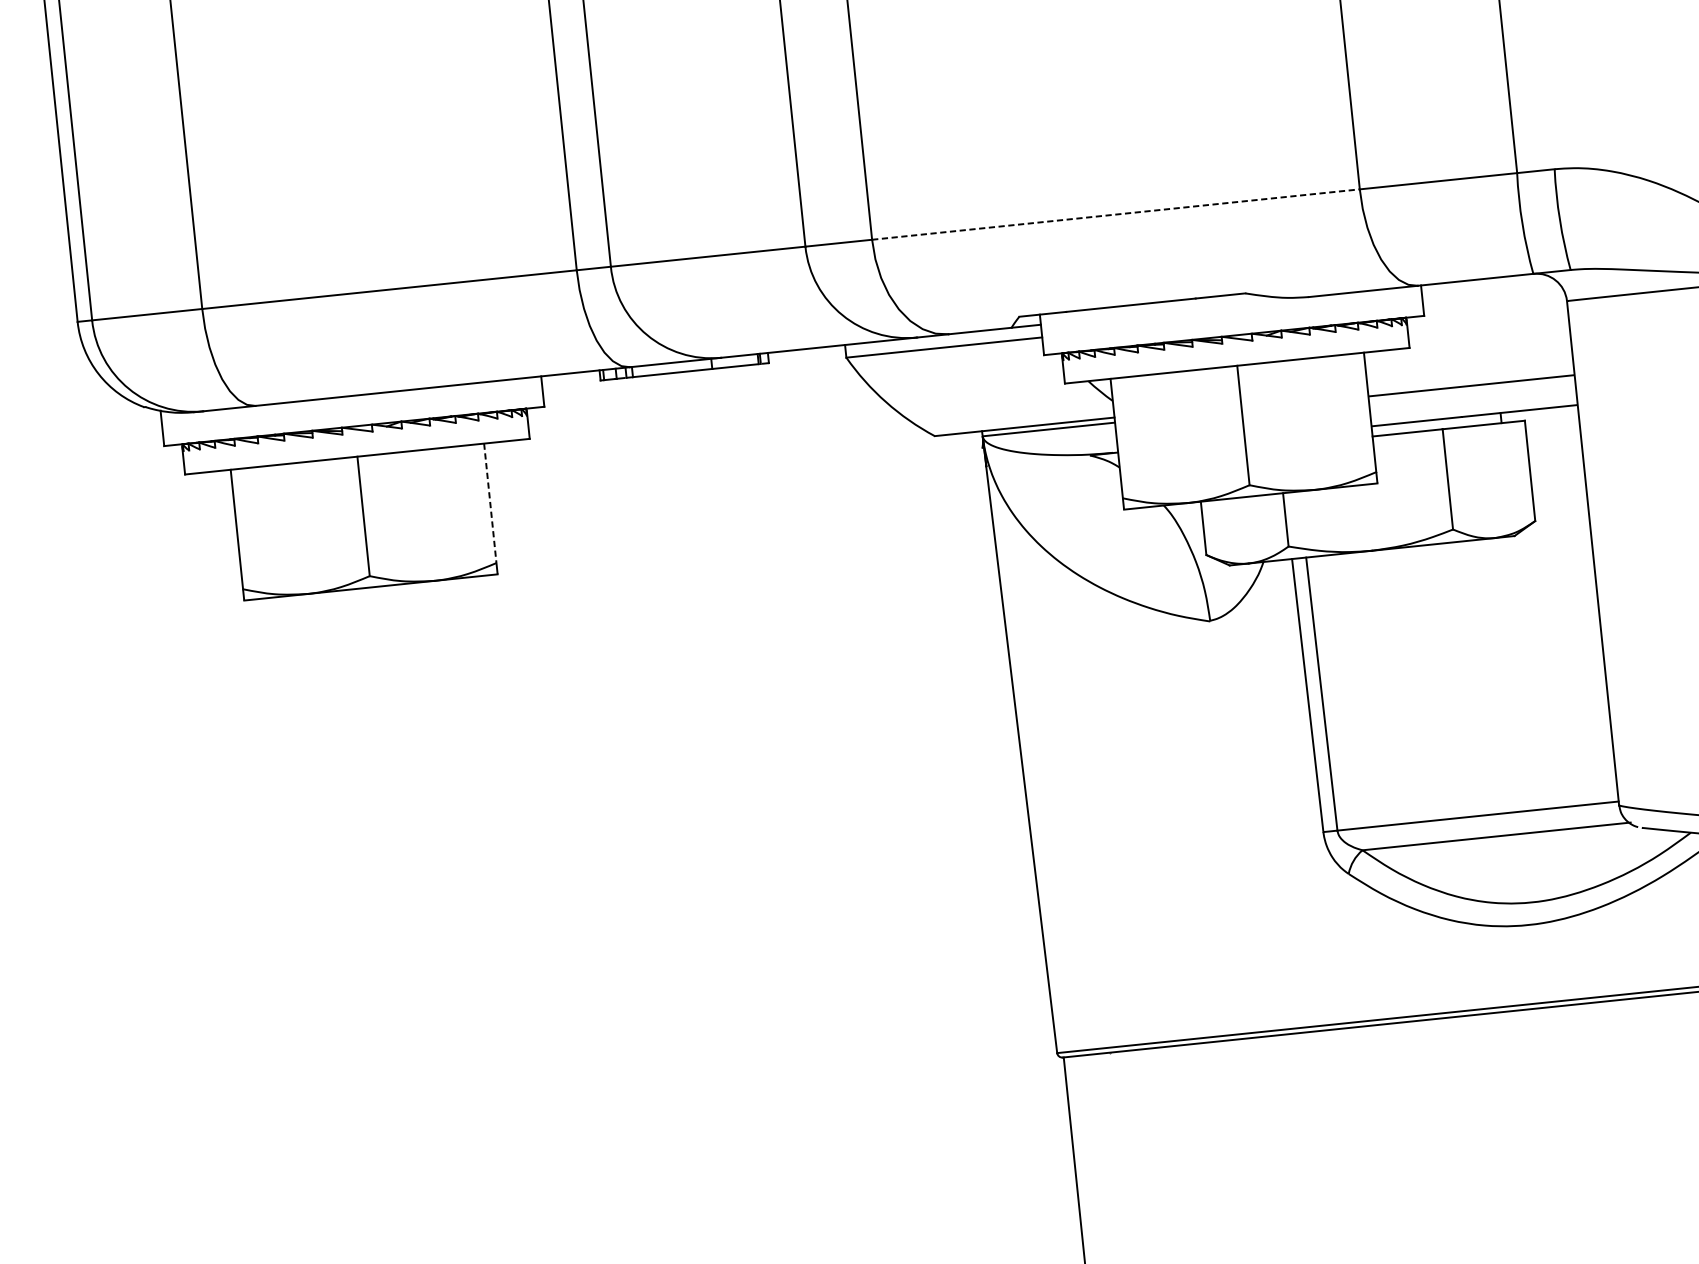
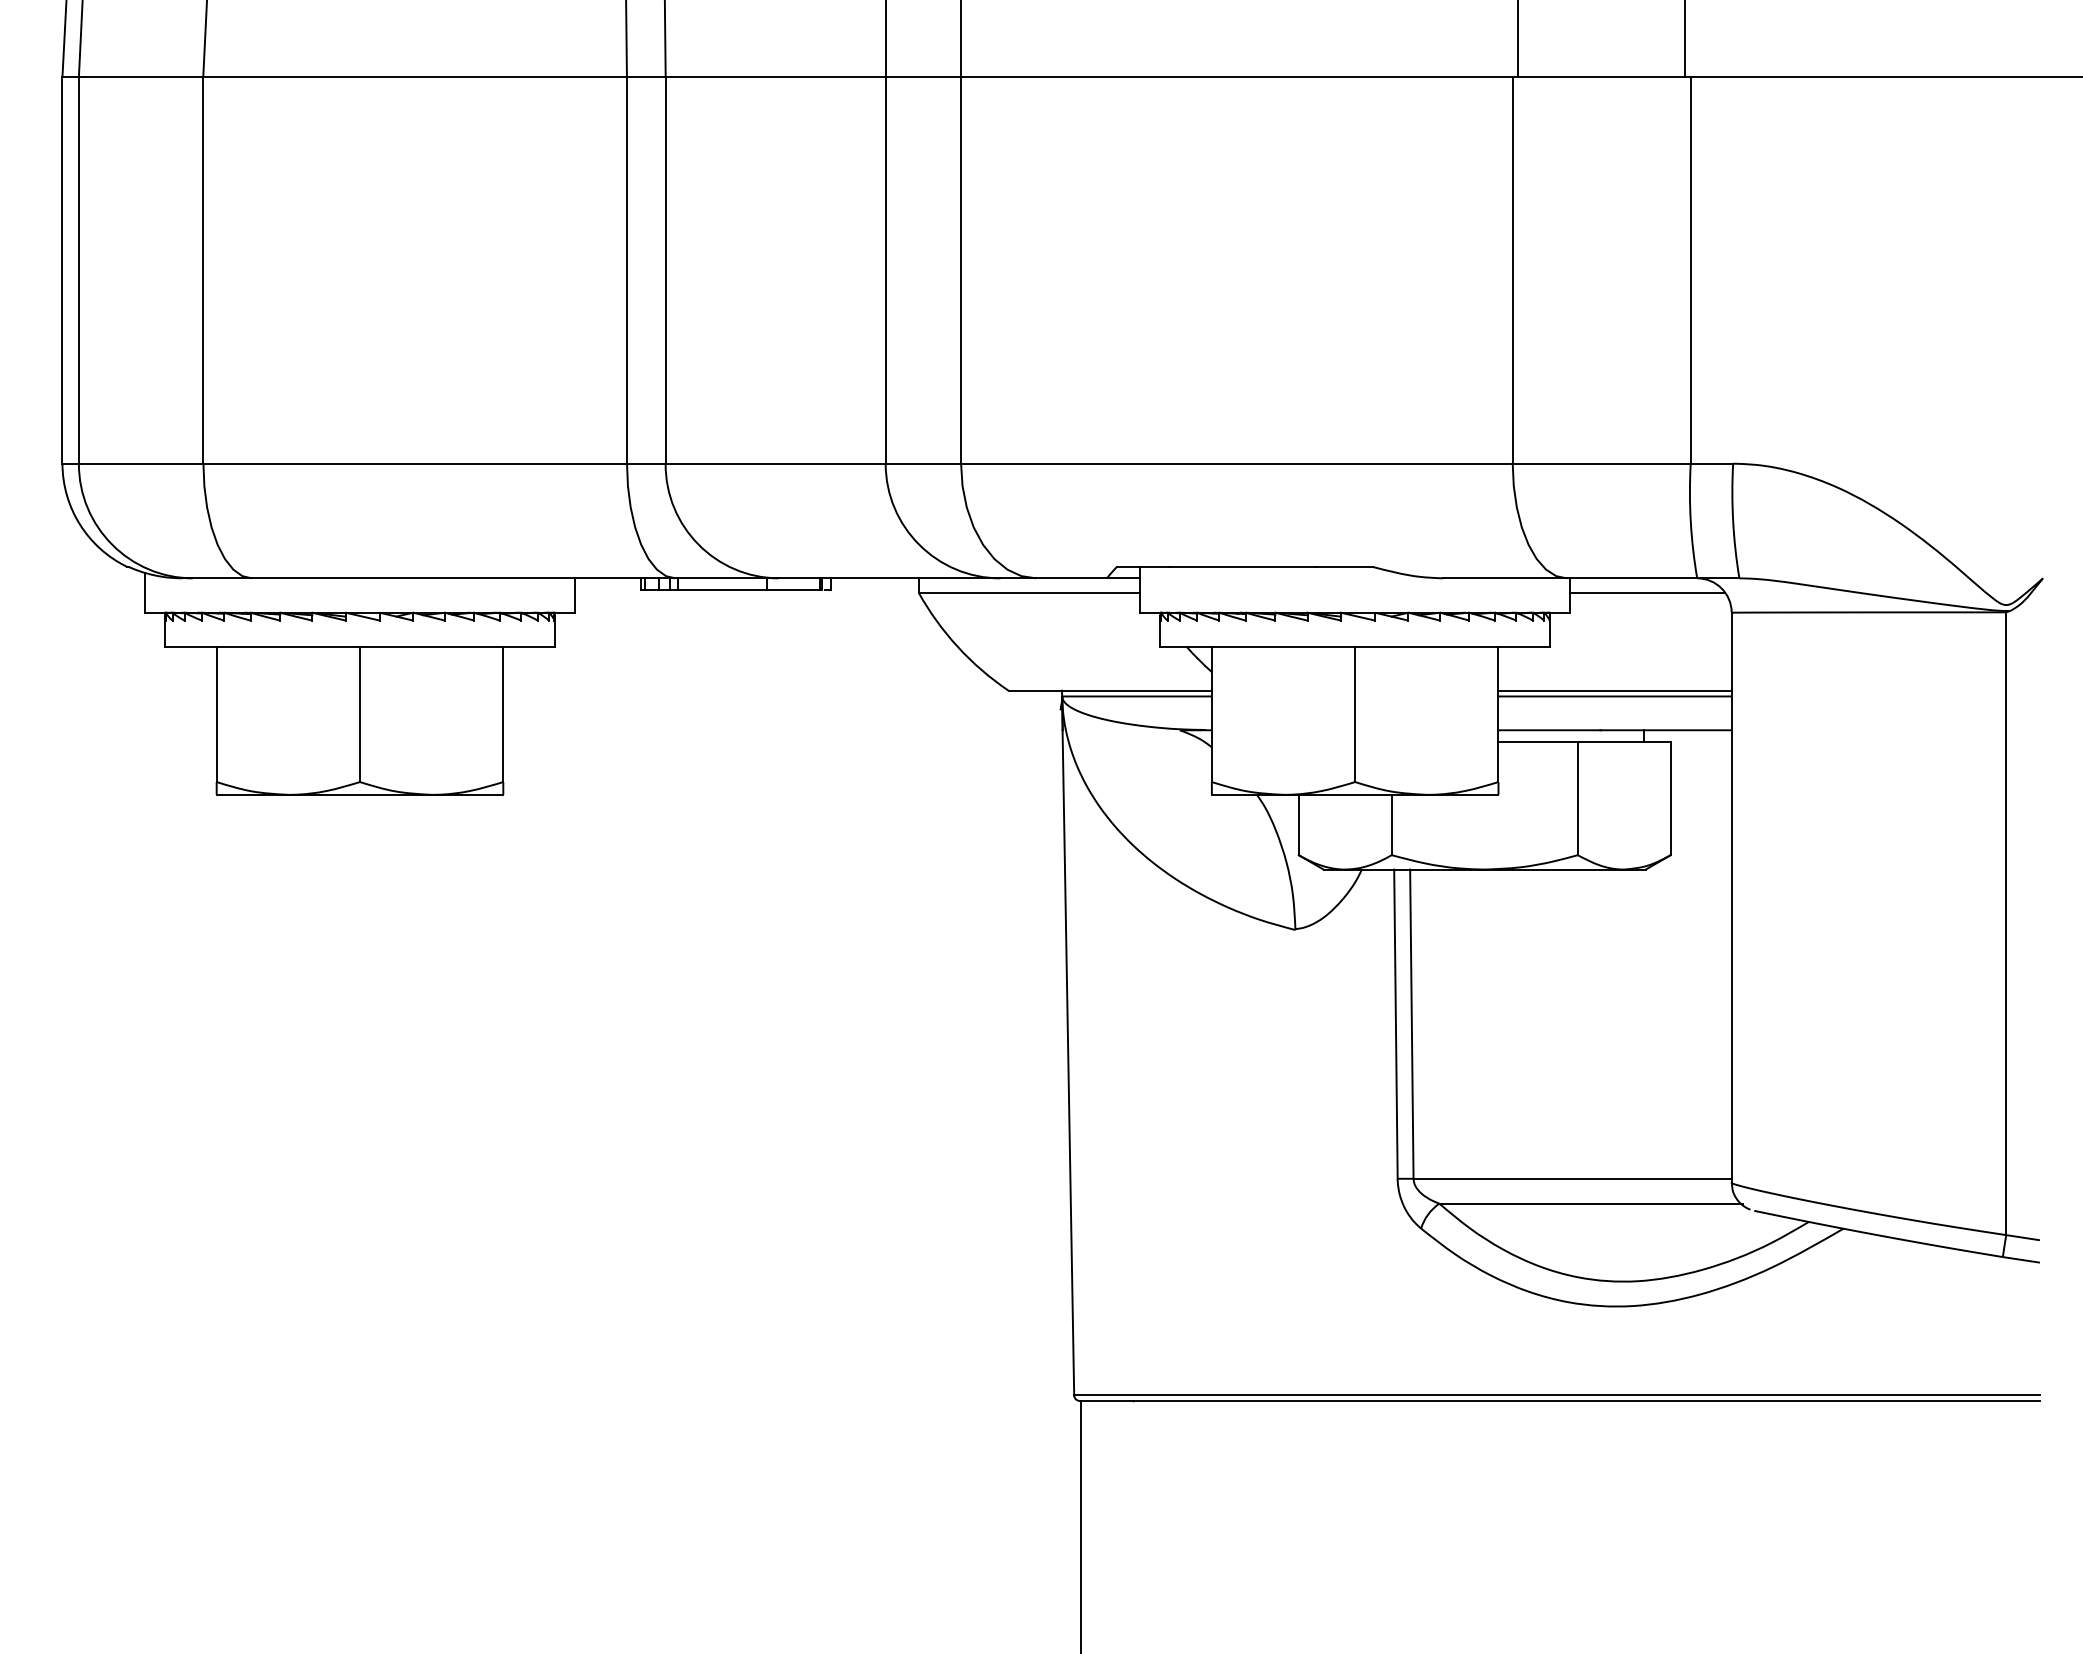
line: (1115, 214) -> (1236, 463), dashed -> solid
line: (1490, 290) -> (1647, 592), added
line: (1470, 380) -> (1614, 690), added
line: (490, 503) -> (503, 714), dashed -> solid

